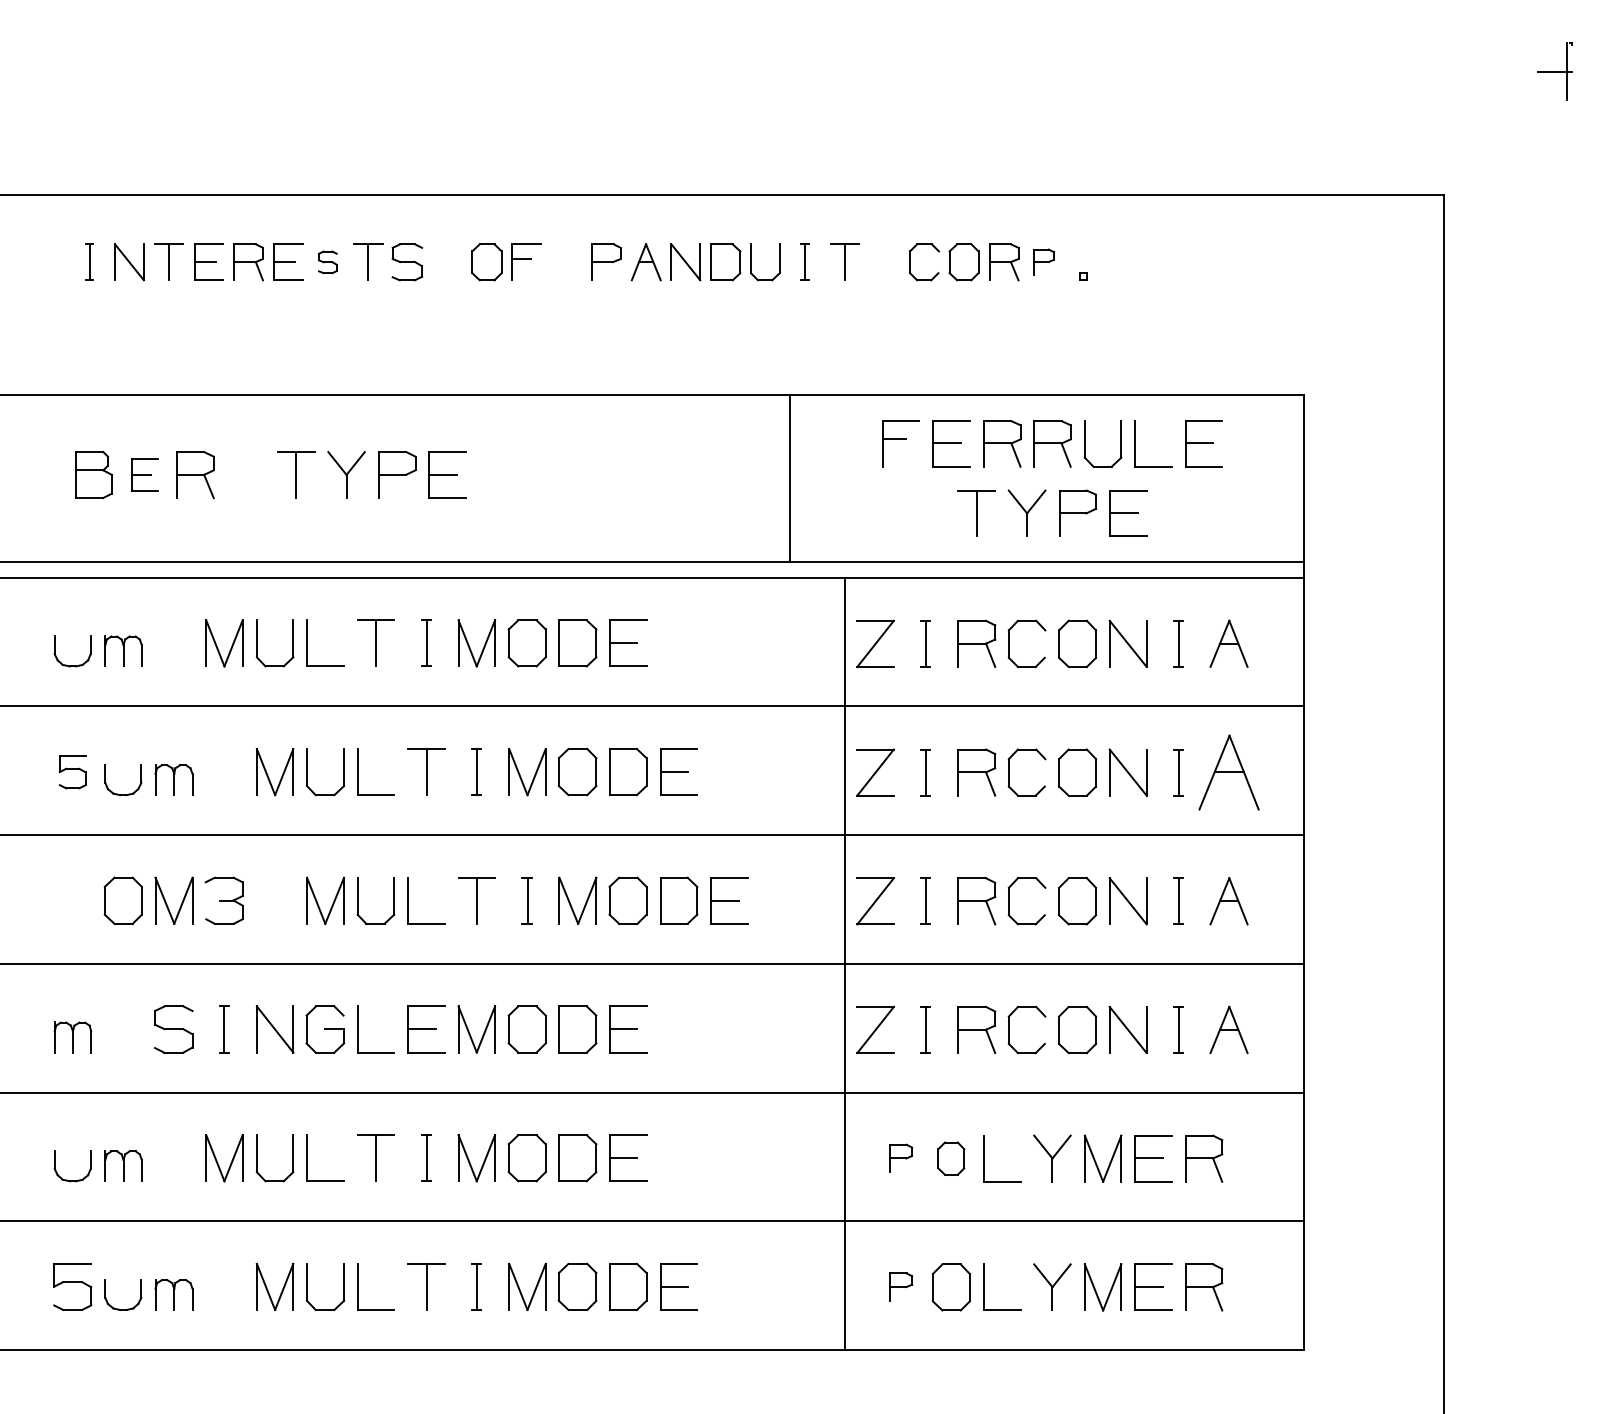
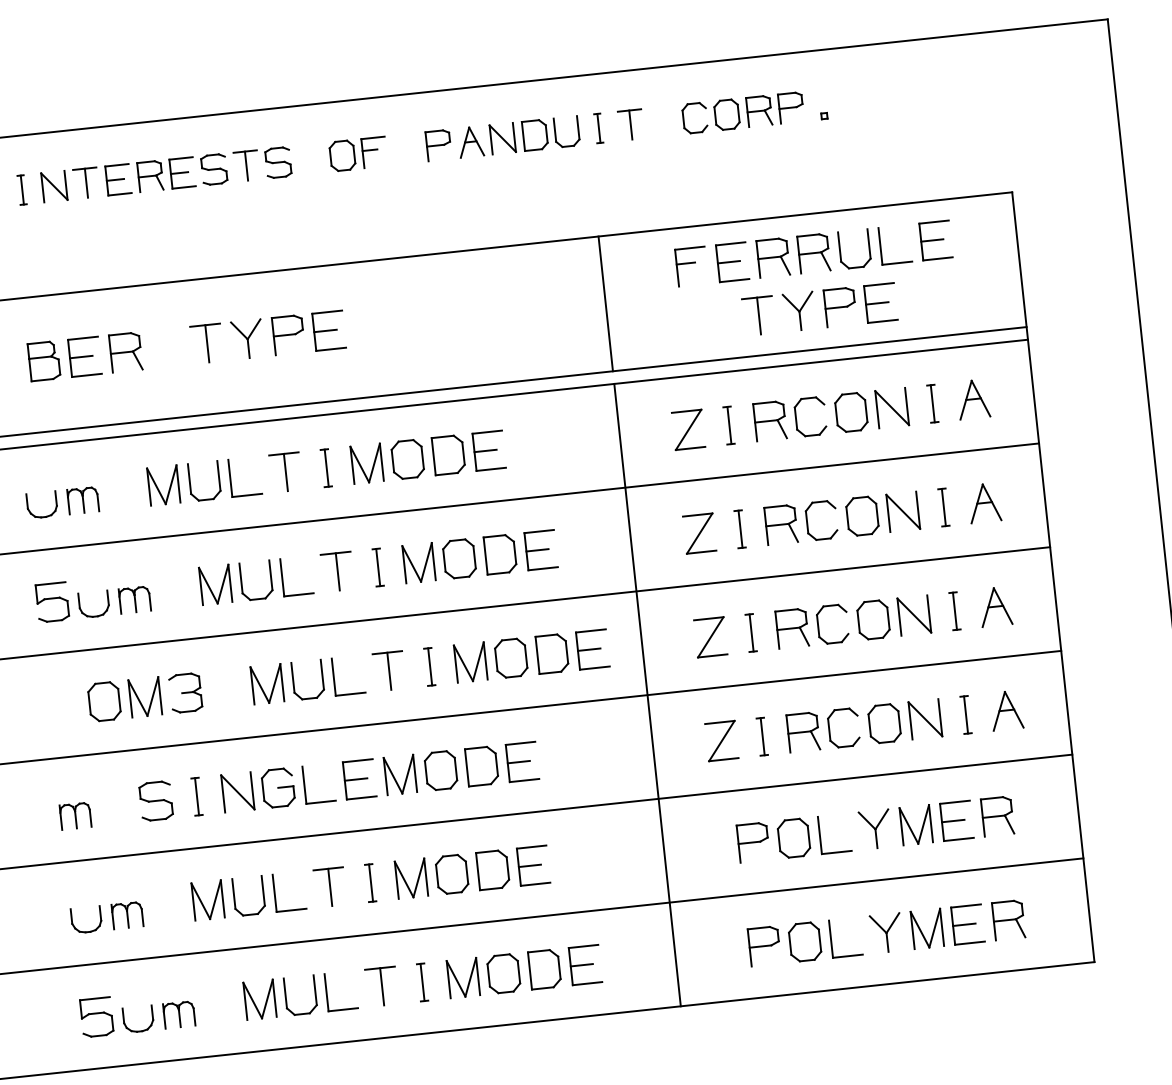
part: (1043, 261) -> (790, 107), size x1.43
part: (327, 262) -> (214, 169), size x1.67
part: (144, 474) -> (84, 356), size x1.43
part: (72, 772) -> (52, 602), size x1.43
part: (1228, 772) -> (984, 503), size x0.62
line: (845, 963) -> (647, 694), moved
part: (901, 1158) -> (753, 842), size x1.67
part: (950, 1158) -> (793, 838), size x1.43
part: (901, 1286) -> (764, 945), size x1.67

